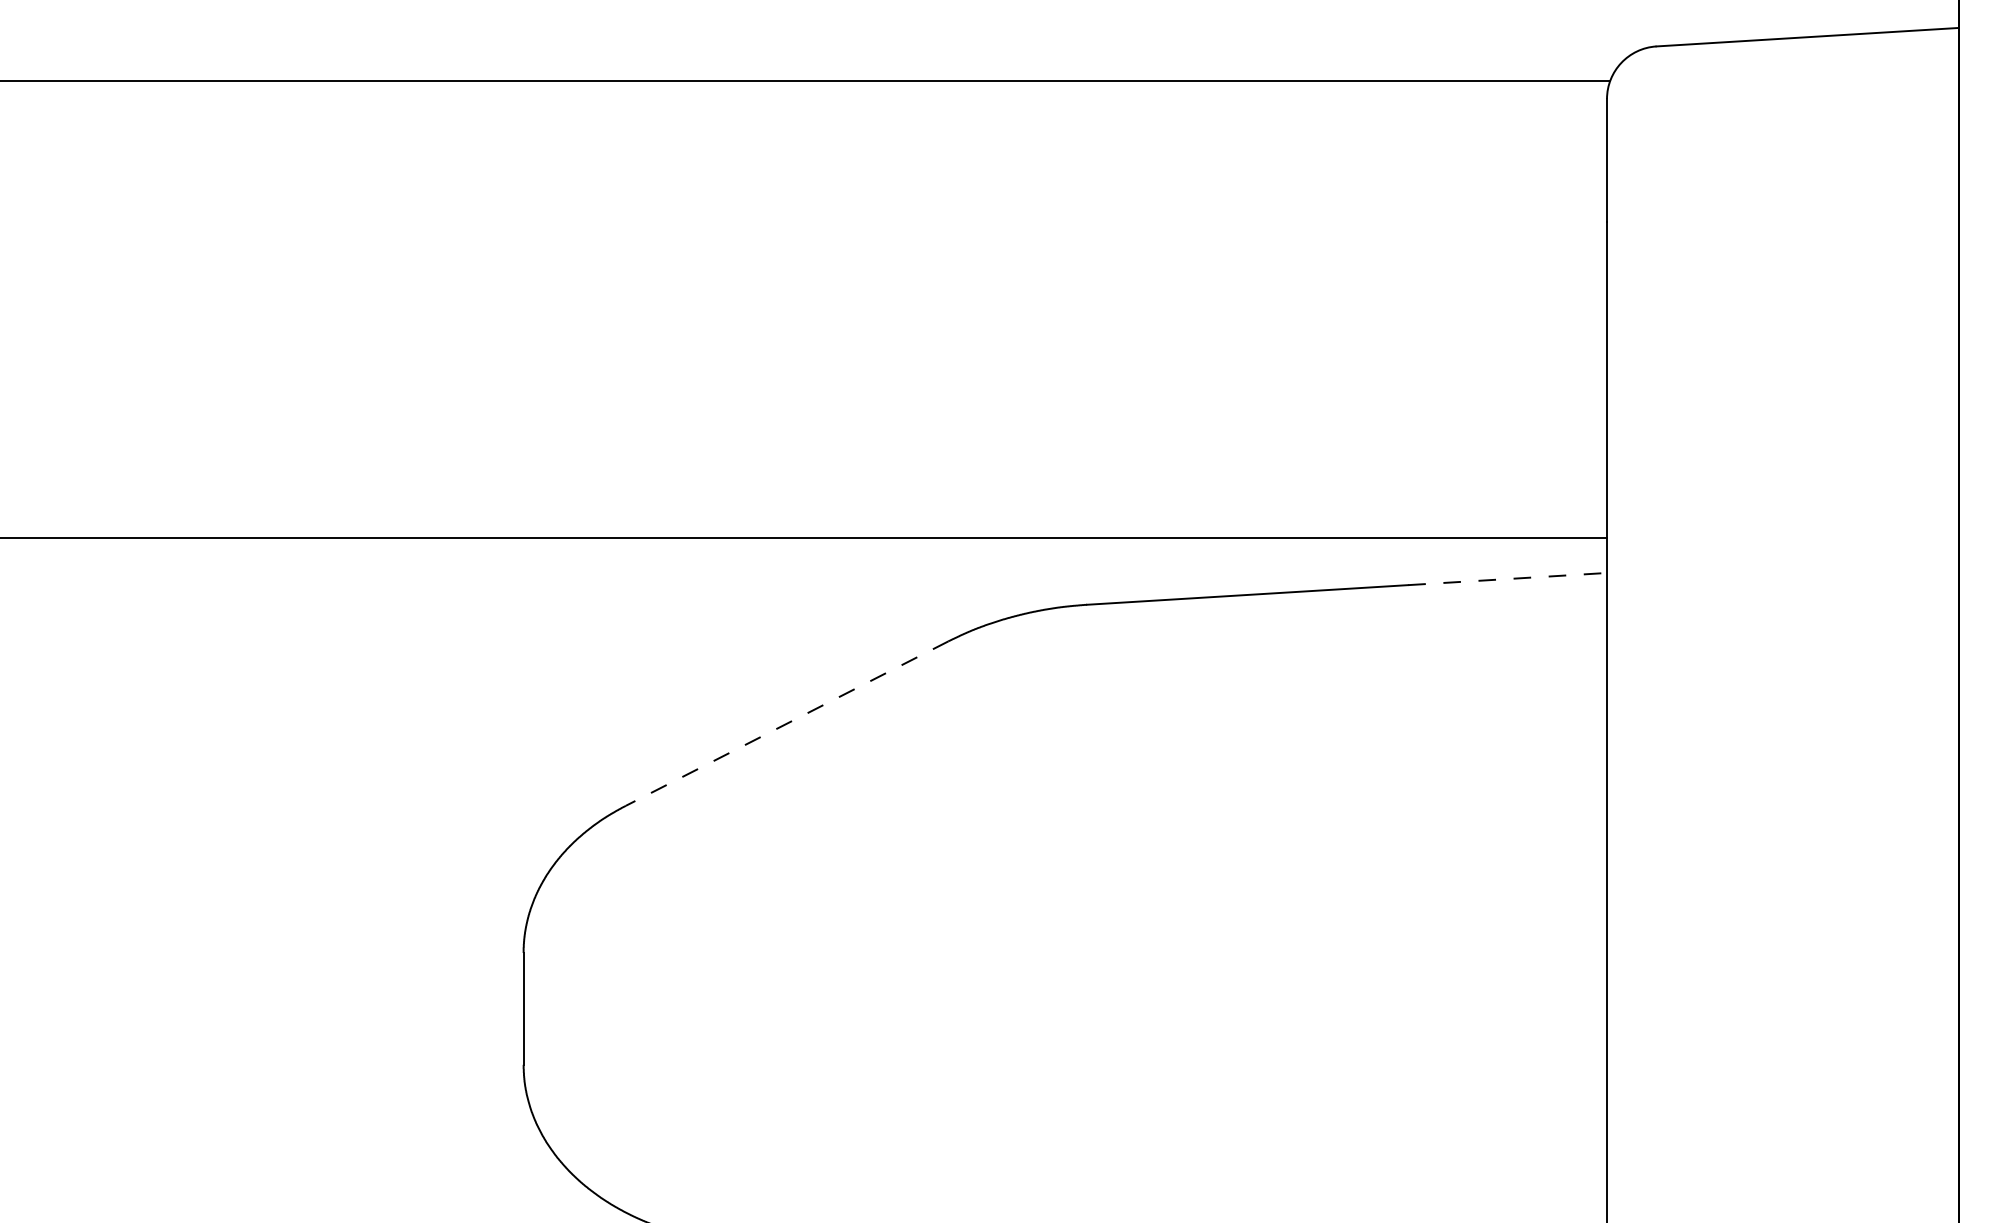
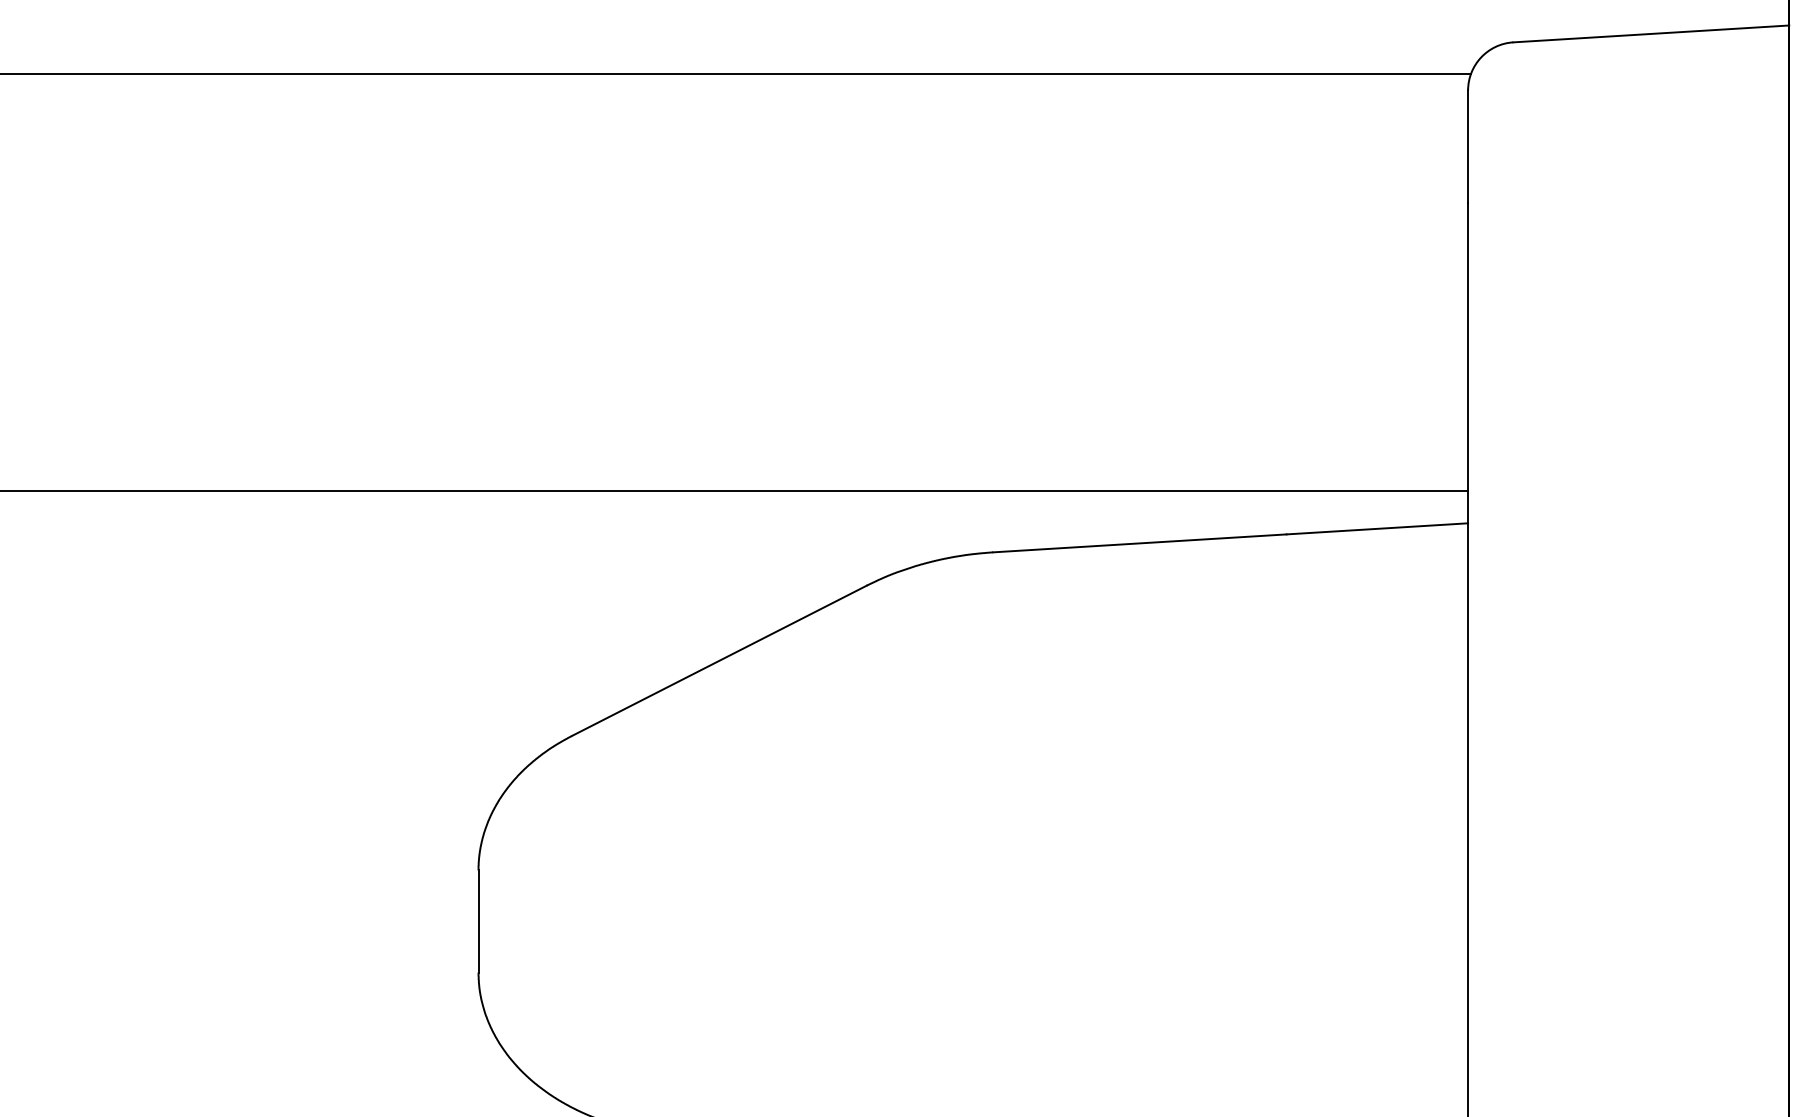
line: (1507, 579) -> (1377, 529), dashed -> solid
line: (786, 723) -> (718, 660), dashed -> solid

